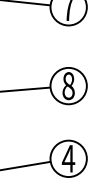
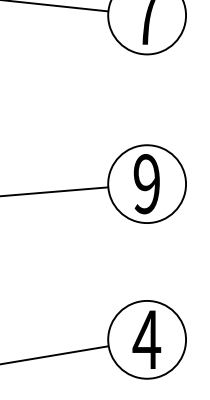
text: (68, 86) -> (146, 185), 8 -> 9

